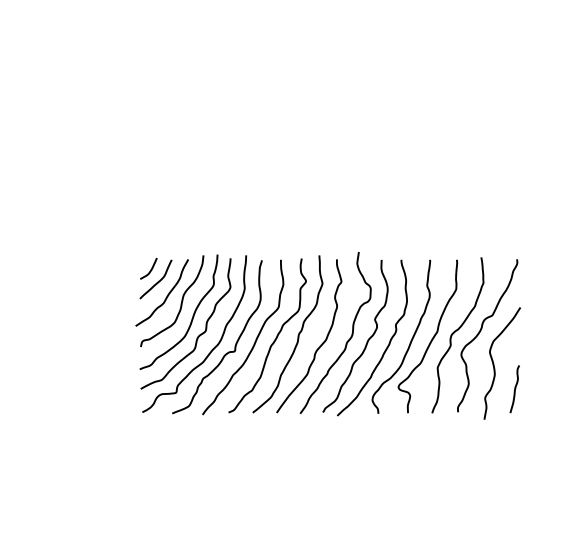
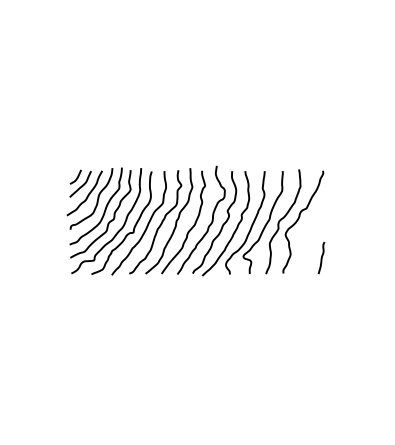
curve: (495, 364) -> (308, 241), removed

